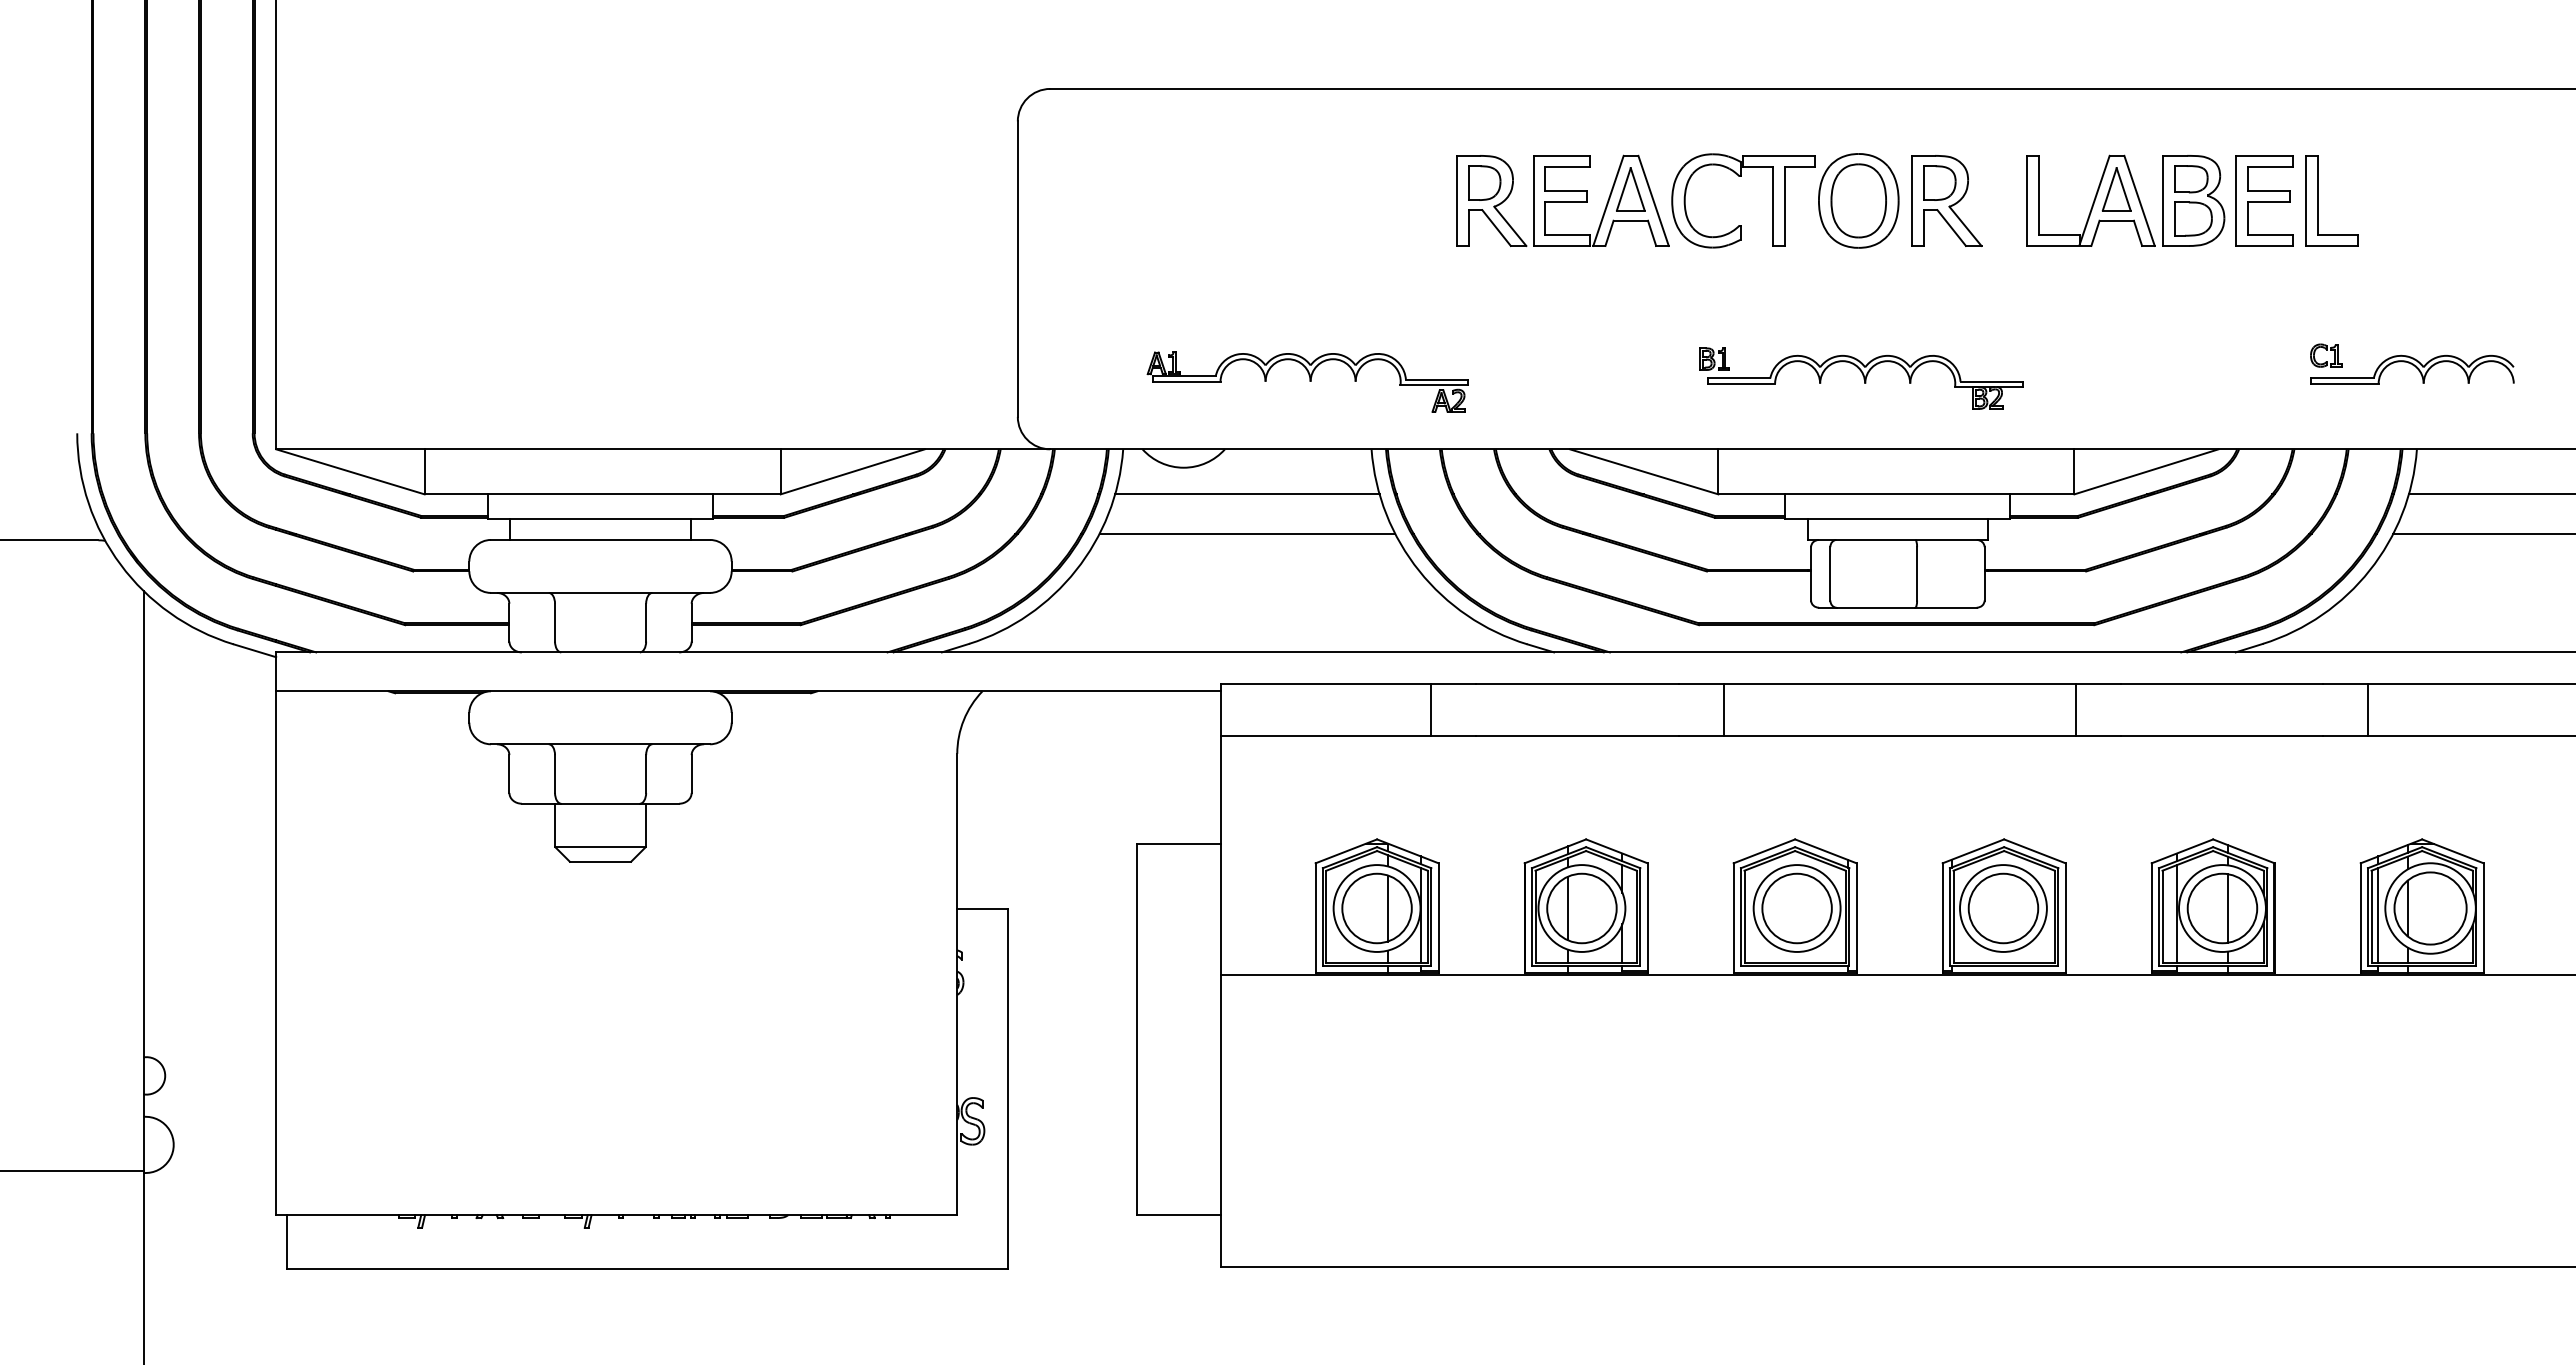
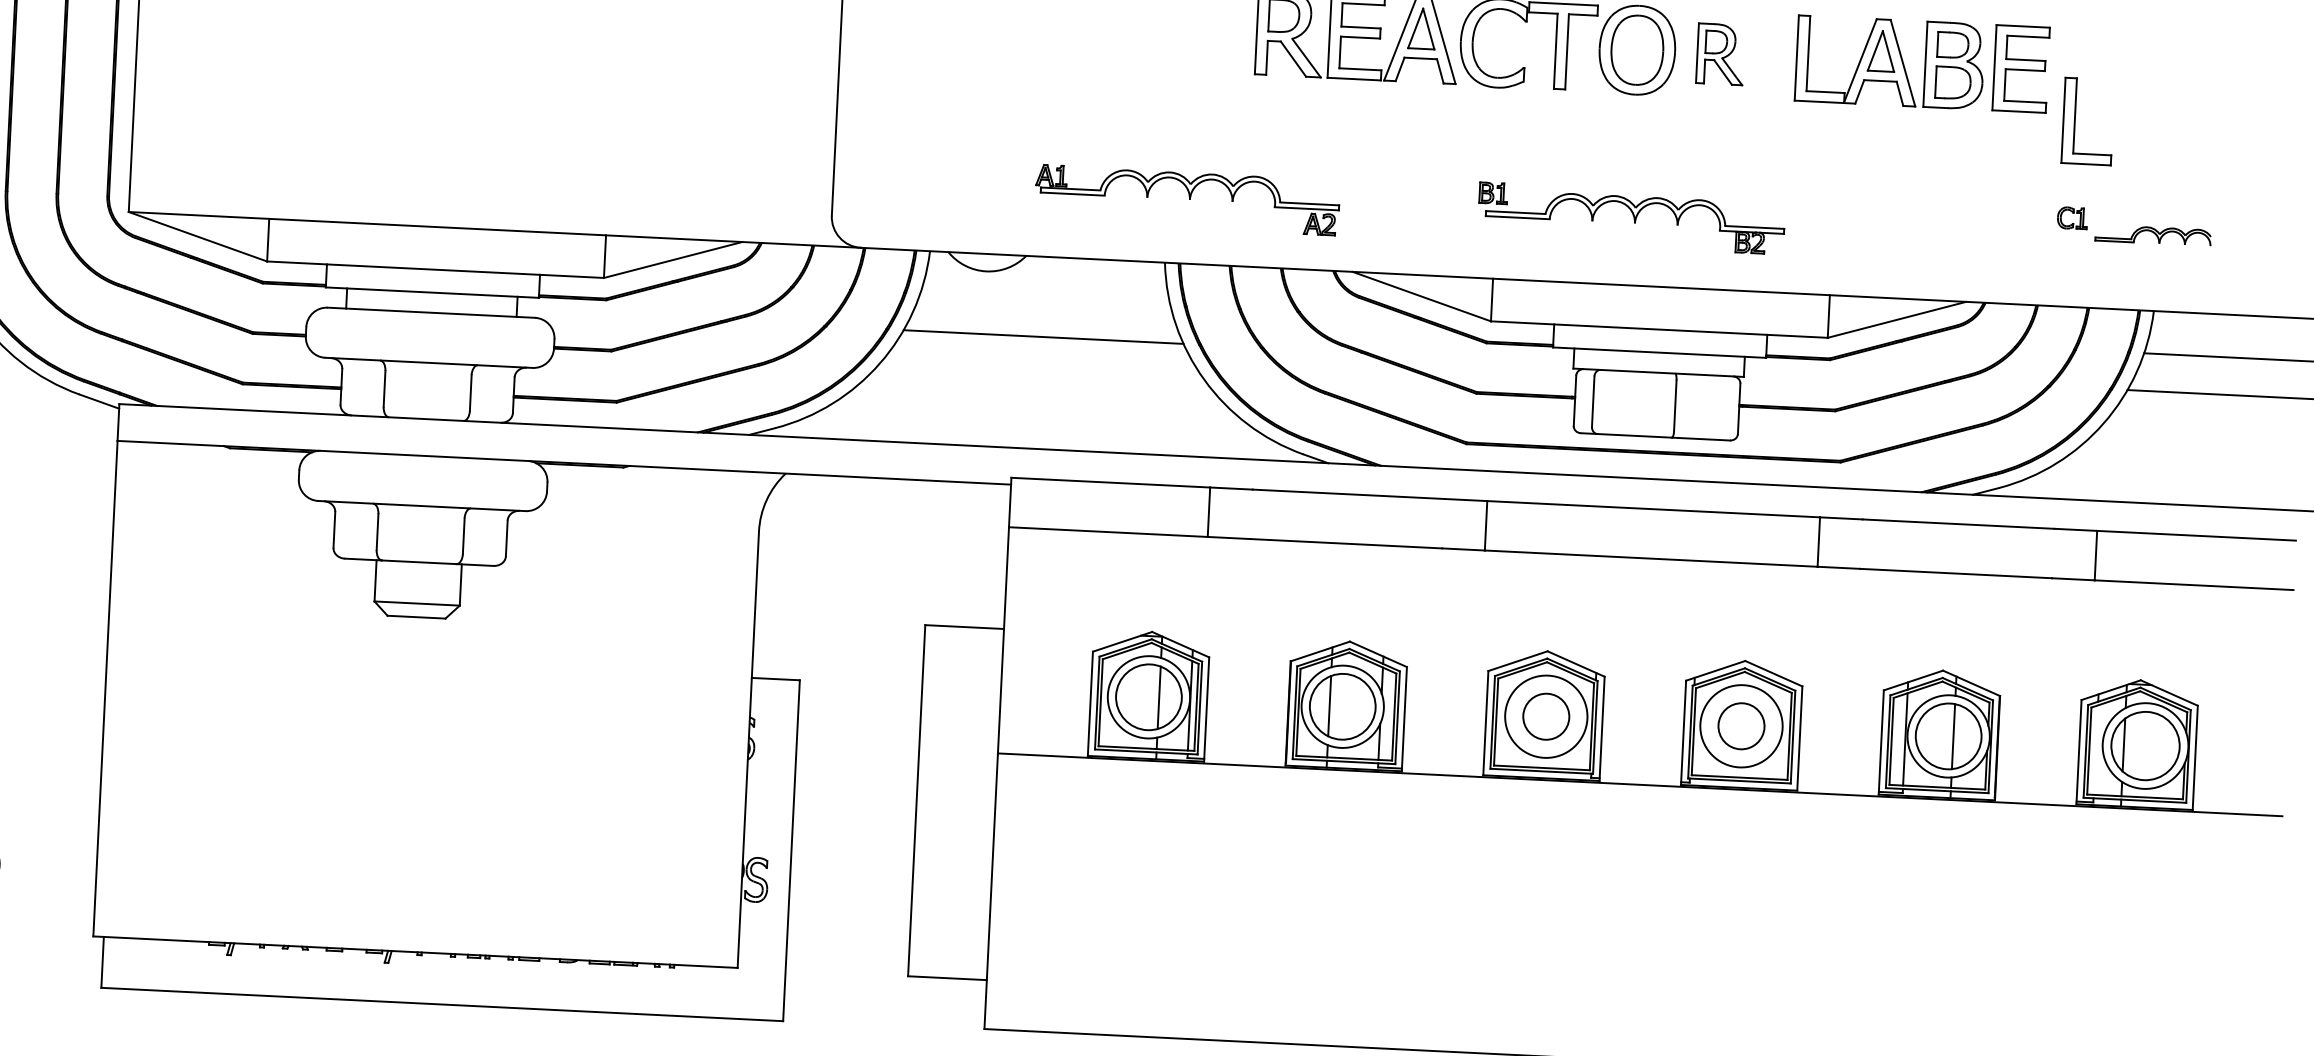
part: (1946, 200) -> (1720, 53), size x0.7
part: (2318, 200) -> (2075, 120), moved
part: (2412, 369) -> (2153, 235), size x0.6
part: (1307, 381) -> (1186, 199), moved
line: (1247, 494) -> (1045, 299), removed
circle: (1796, 908) -> (1545, 716), size x0.7
circle: (2003, 908) -> (1741, 726), size x0.7
line: (2378, 915) -> (2095, 750), removed

